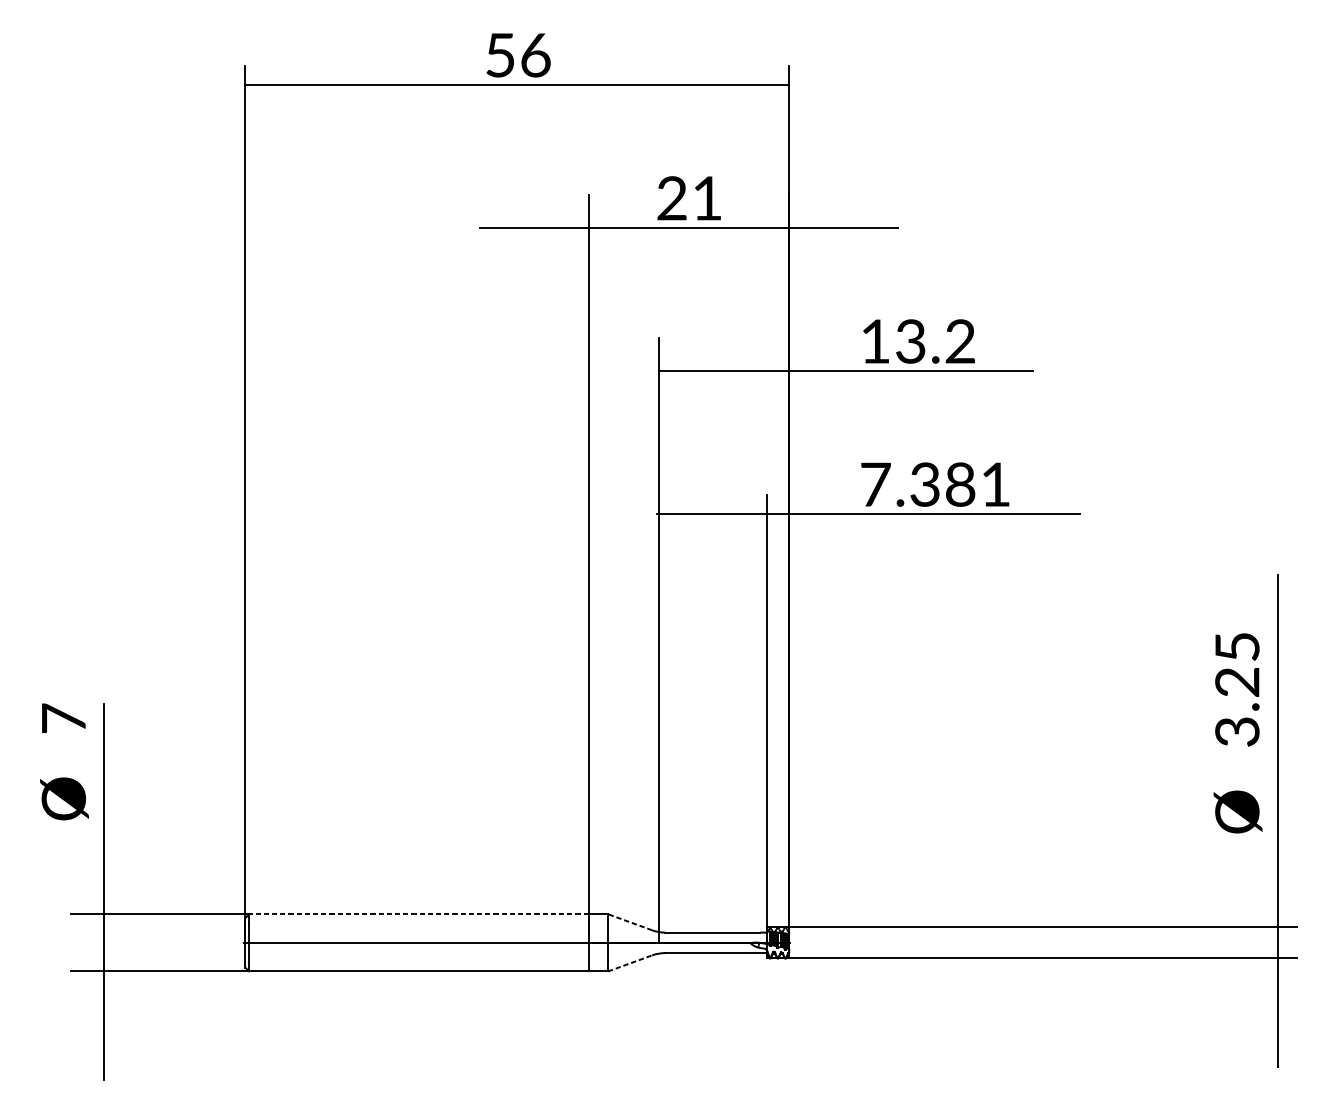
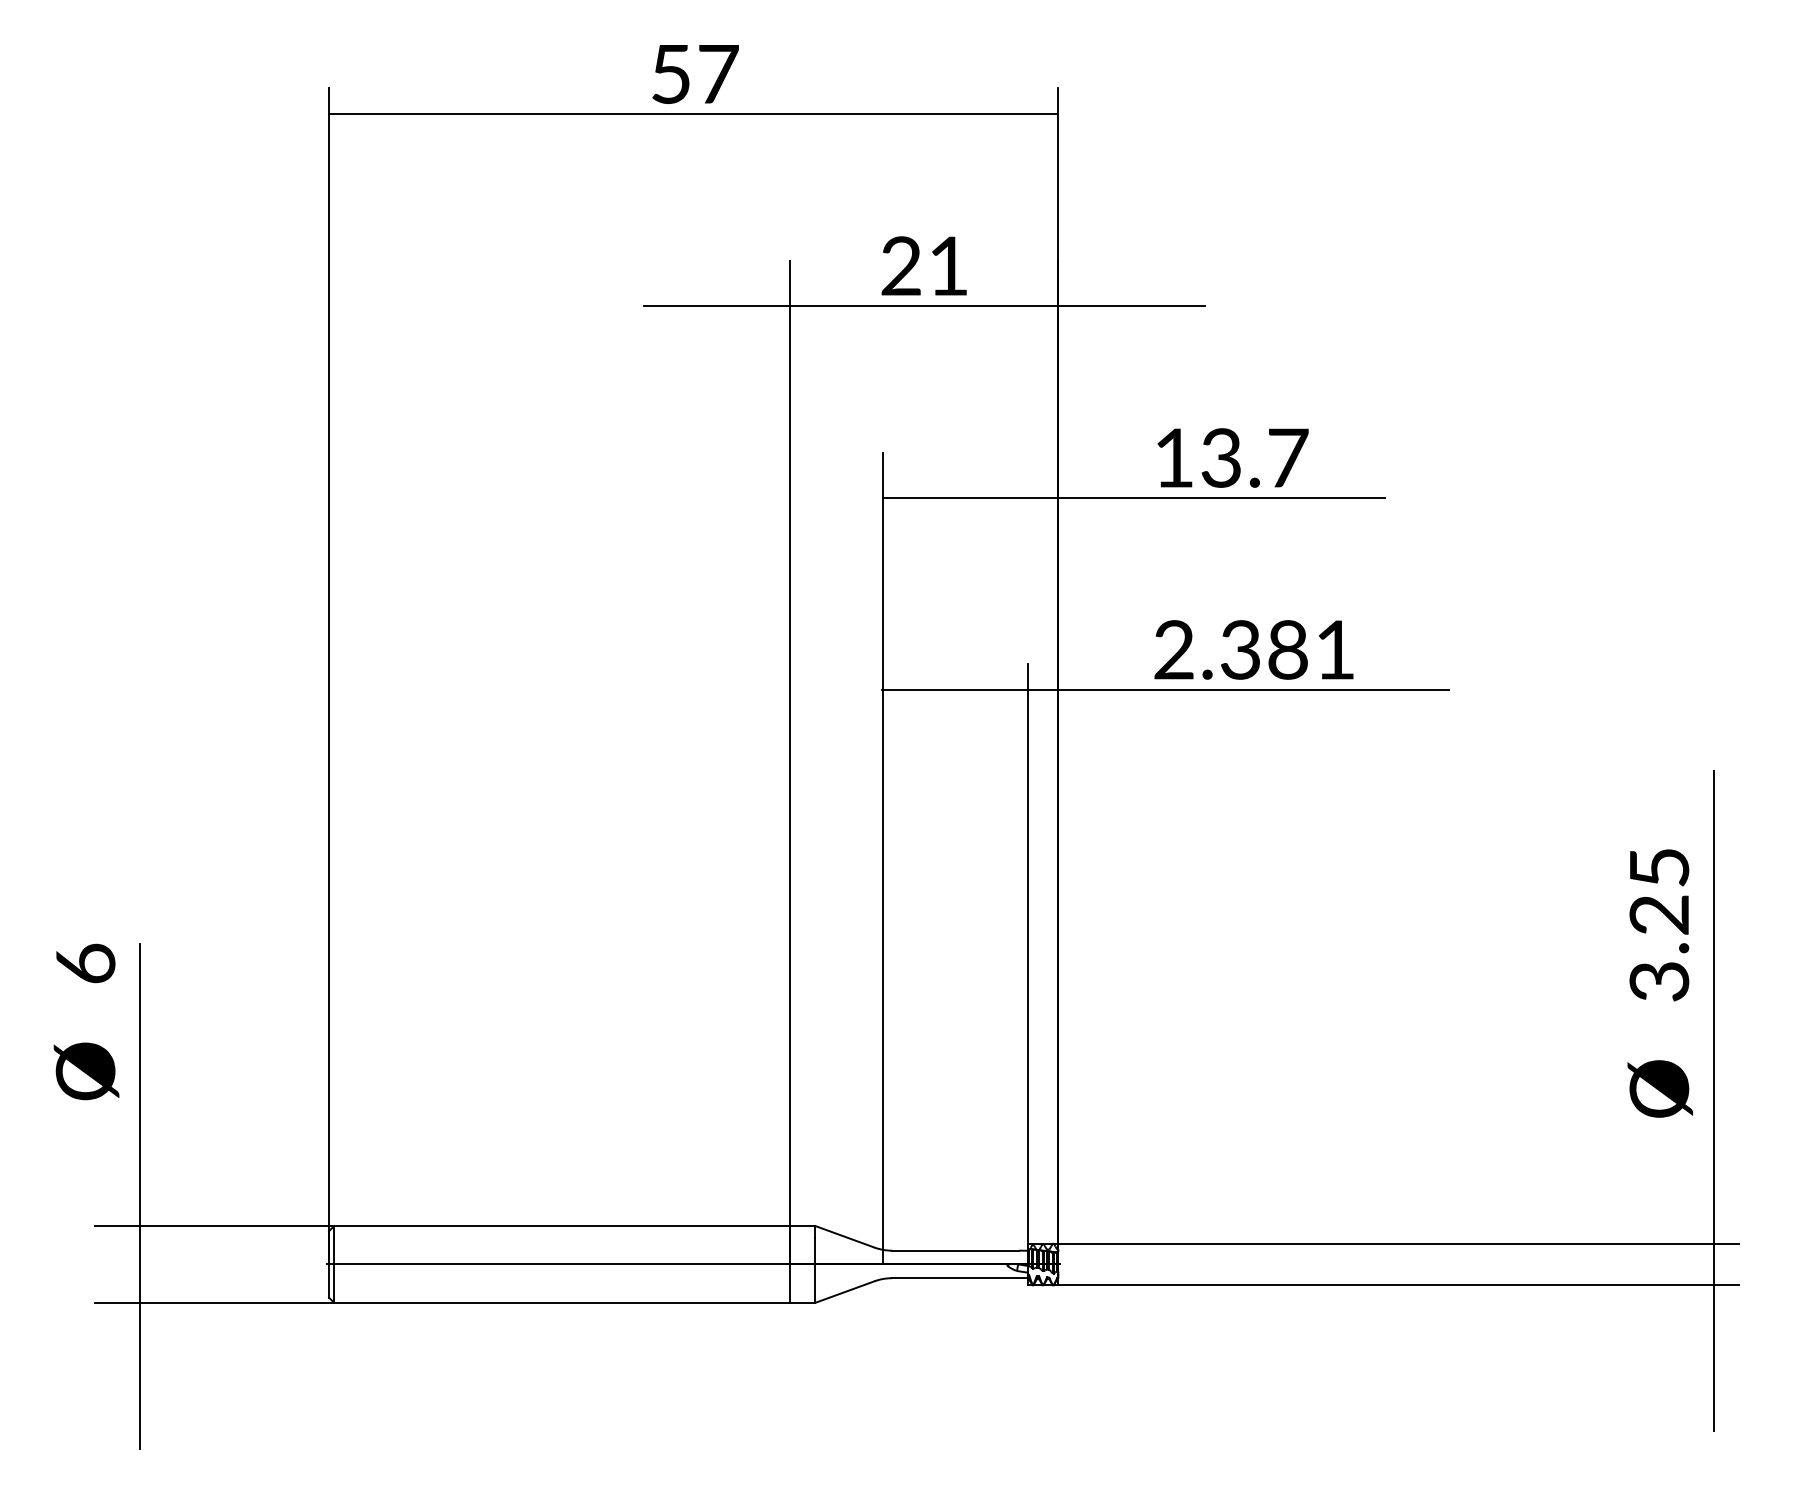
text: (535, 55) -> (718, 74), 56 -> 57
text: (960, 341) -> (1288, 457), 13.2 -> 13.7
text: (875, 484) -> (1174, 649), 7.381 -> 2.381
text: (63, 718) -> (85, 963), 7 -> 6
line: (418, 914) -> (561, 1226), dashed -> solid
line: (629, 922) -> (844, 1236), dashed -> solid
line: (630, 963) -> (845, 1291), dashed -> solid

